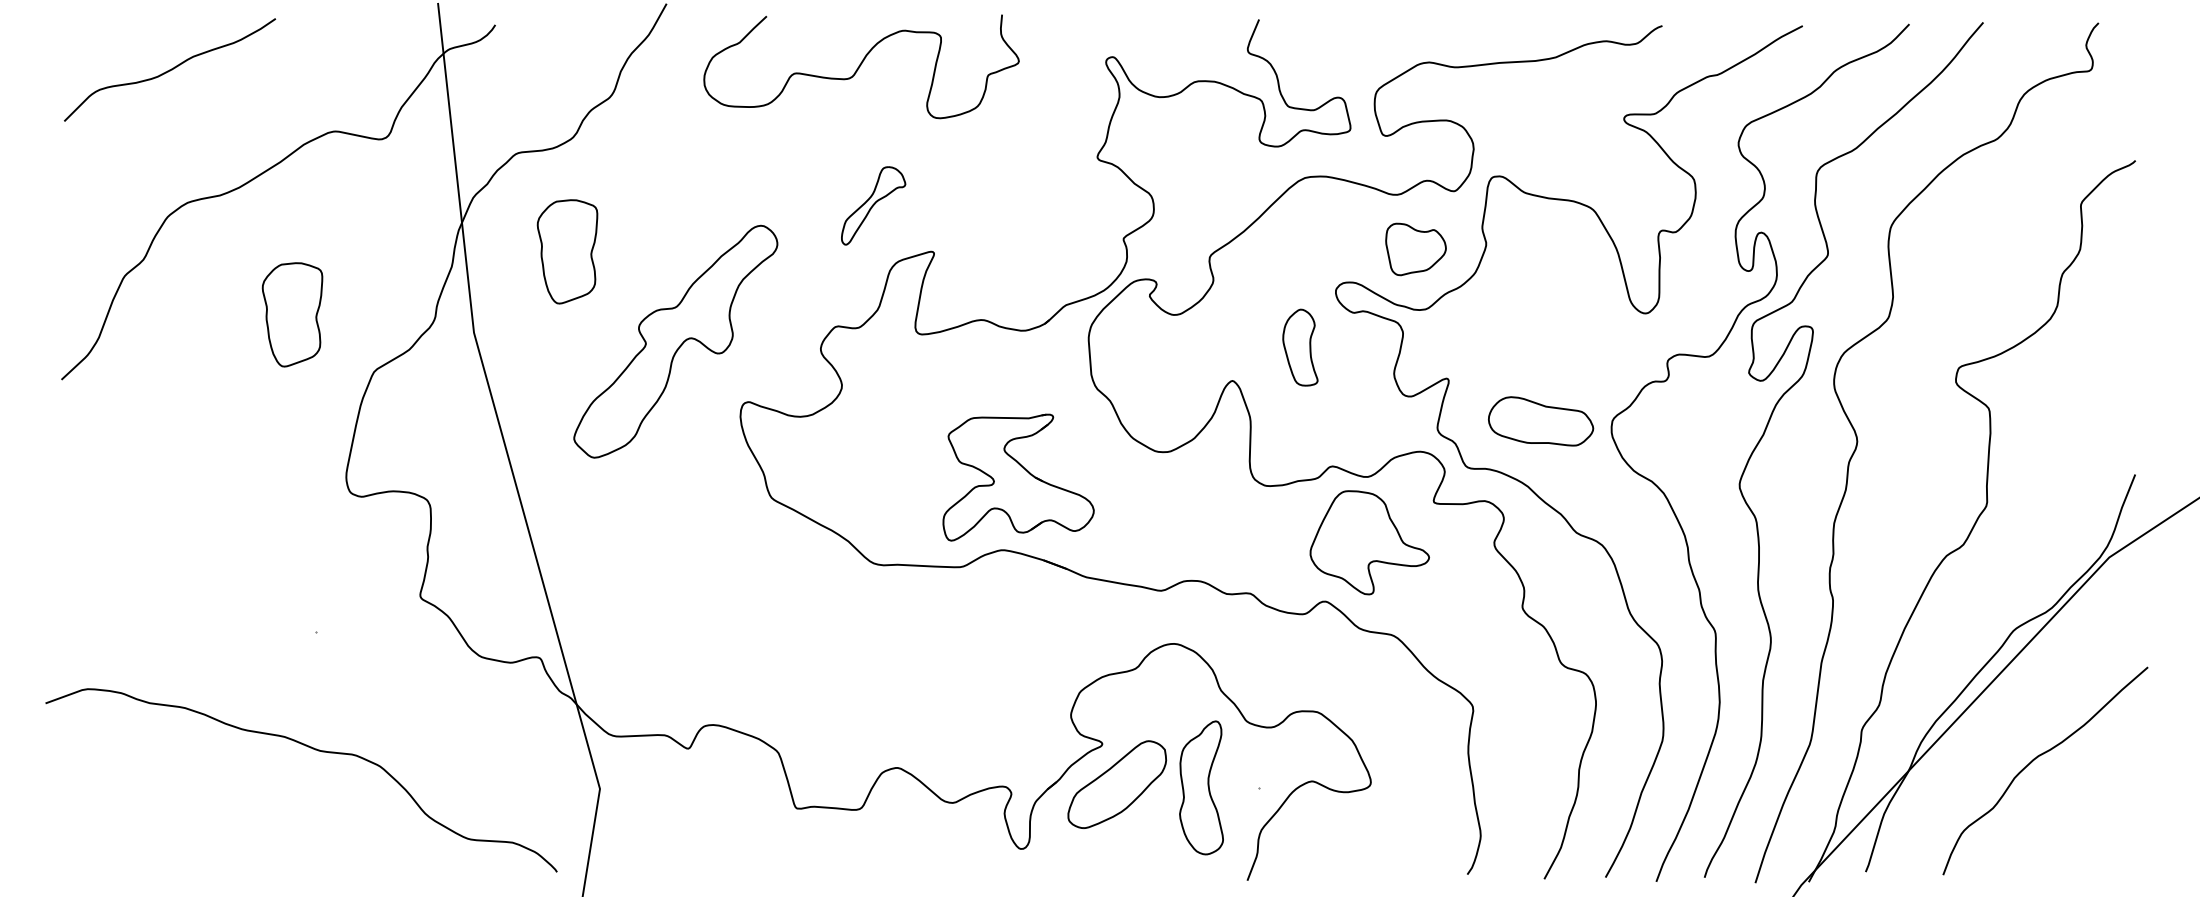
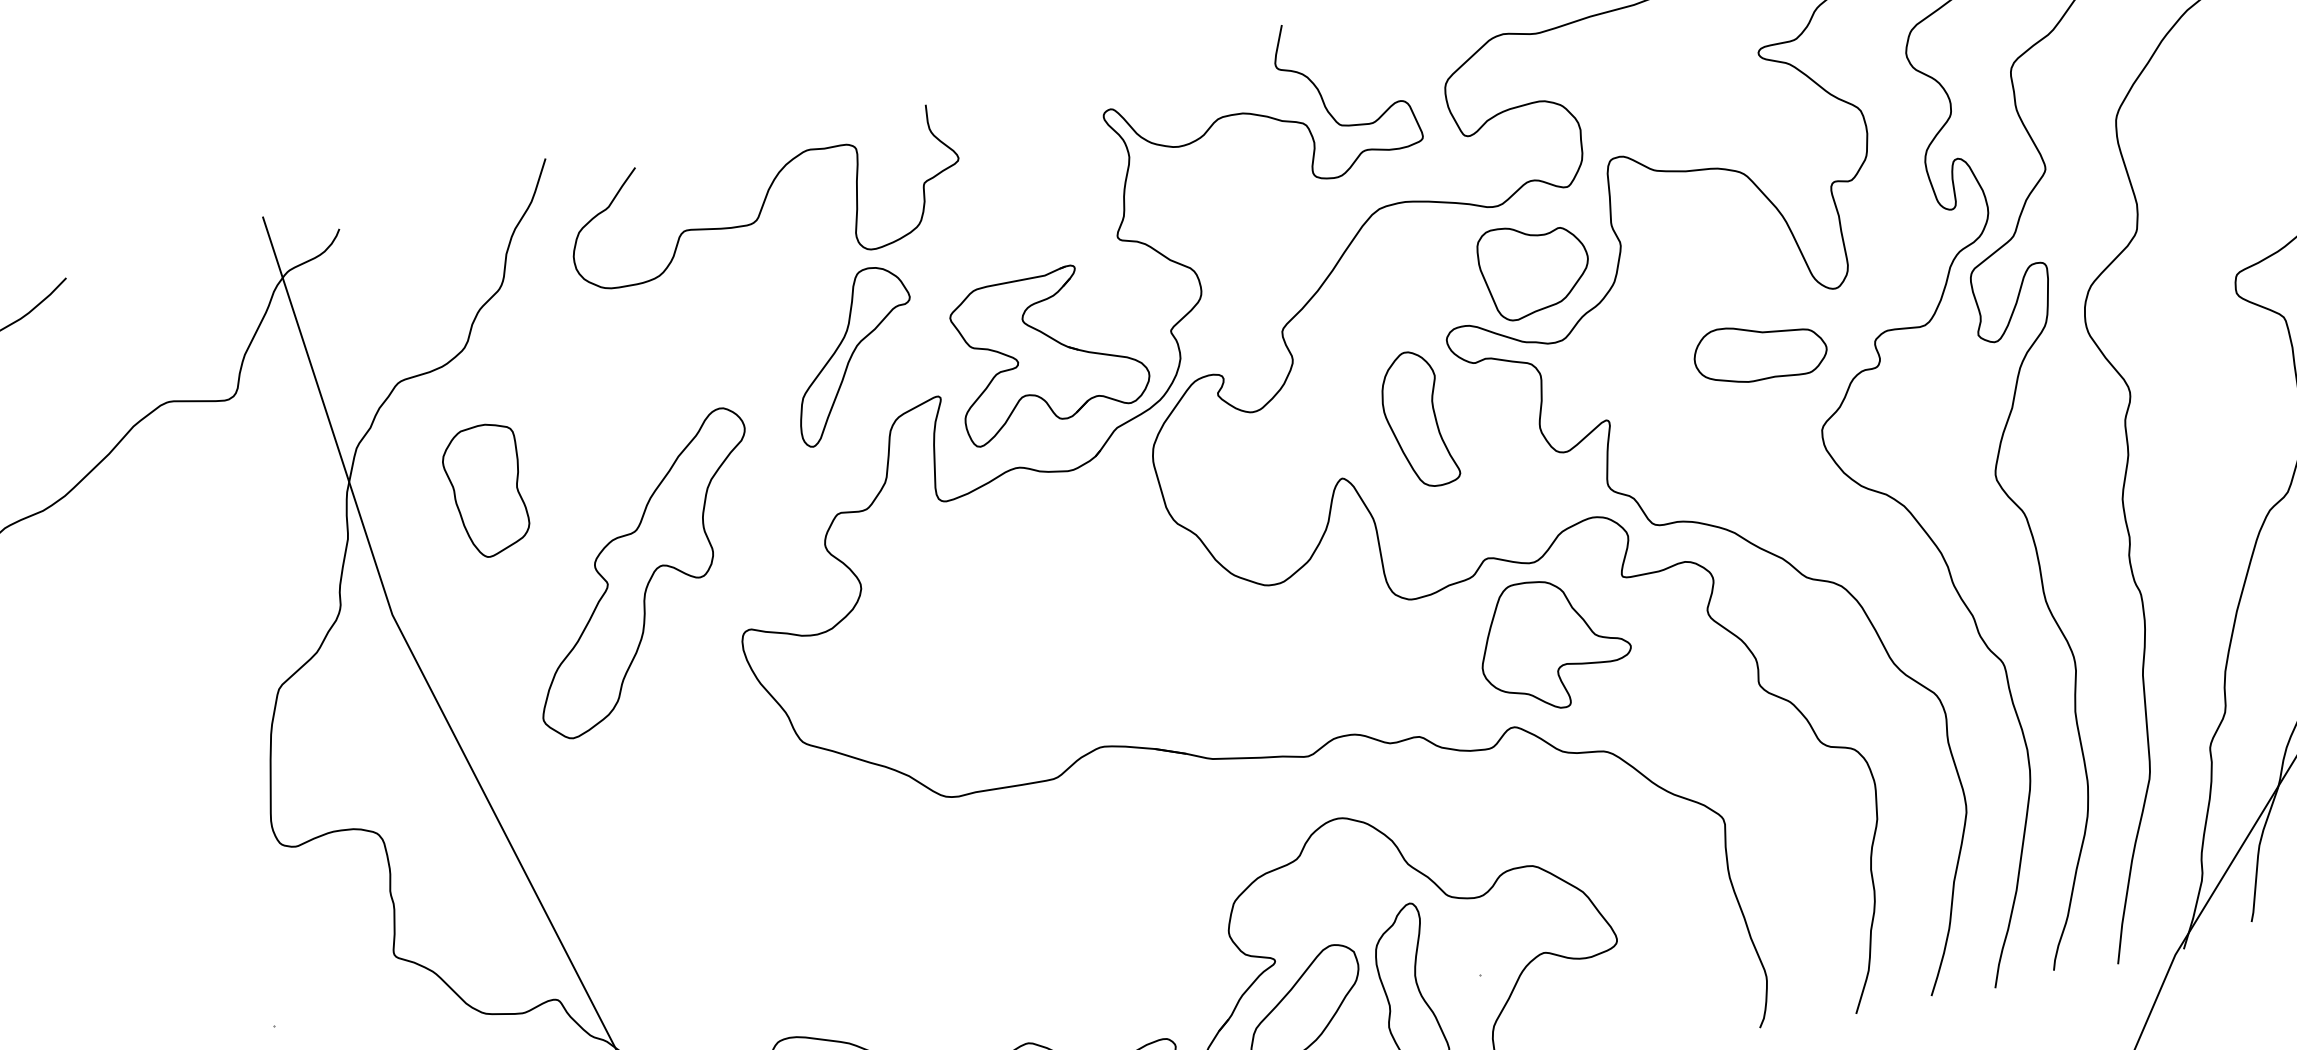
curve: (861, 65) -> (765, 203), moved
part: (873, 205) -> (853, 354), size x1.67
part: (1415, 249) -> (1534, 268), size x1.43
part: (292, 314) -> (163, 639), removed
part: (1300, 347) -> (1417, 419), size x1.43
part: (1541, 421) -> (1760, 351), moved
part: (1018, 477) -> (1047, 351), moved

